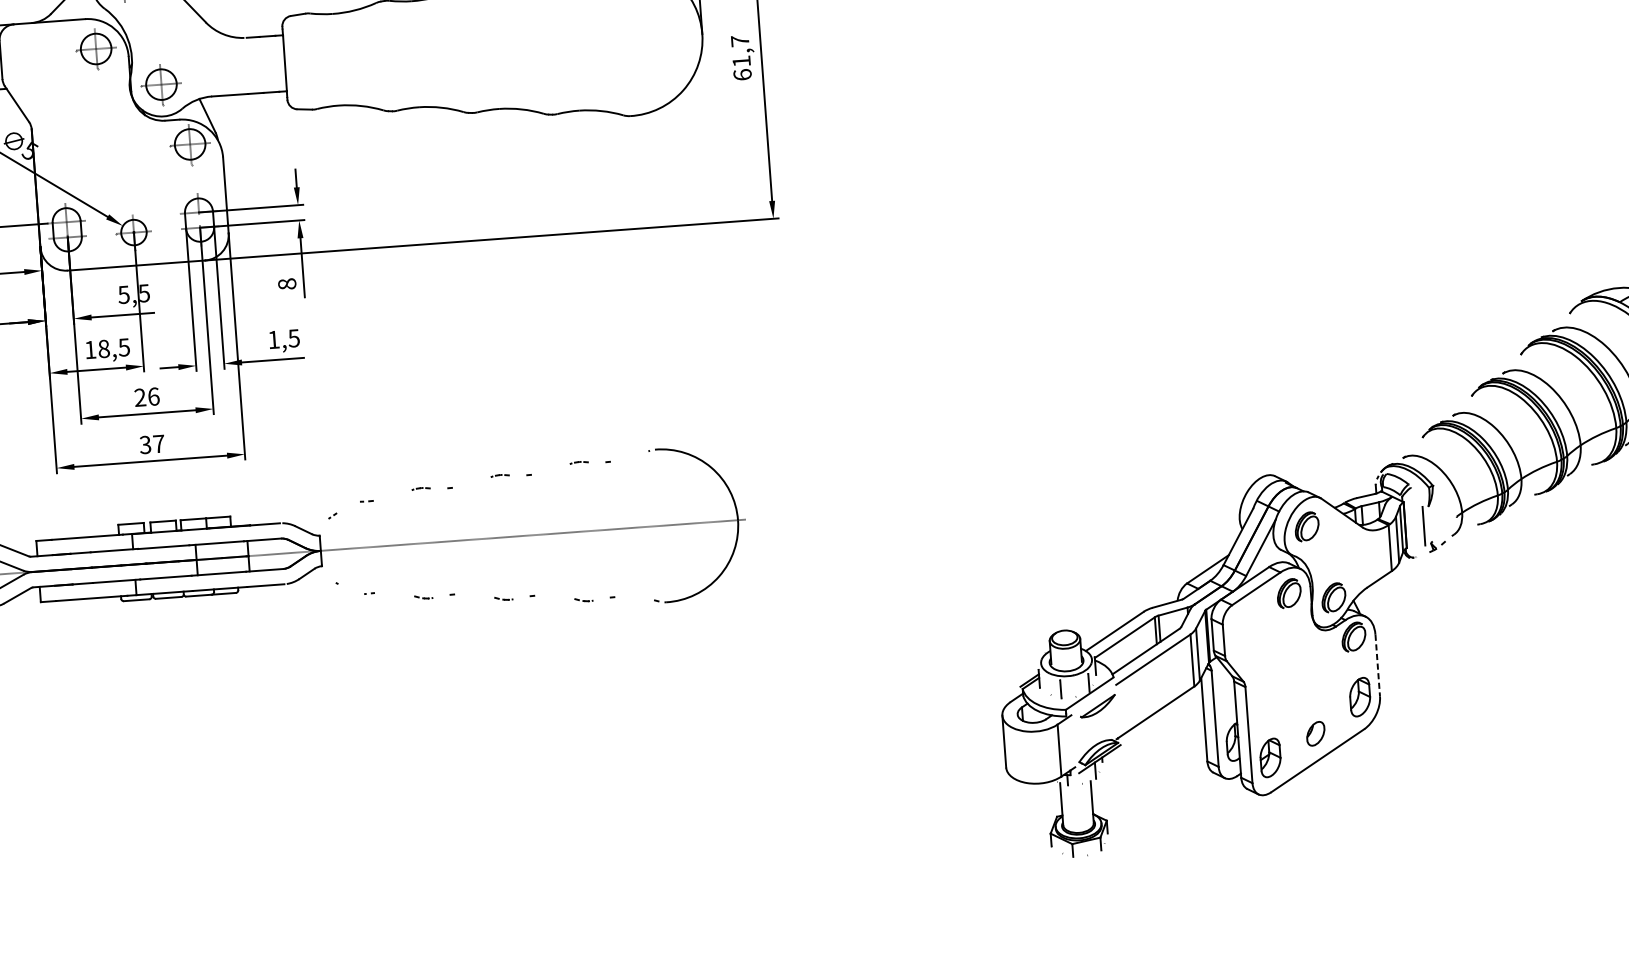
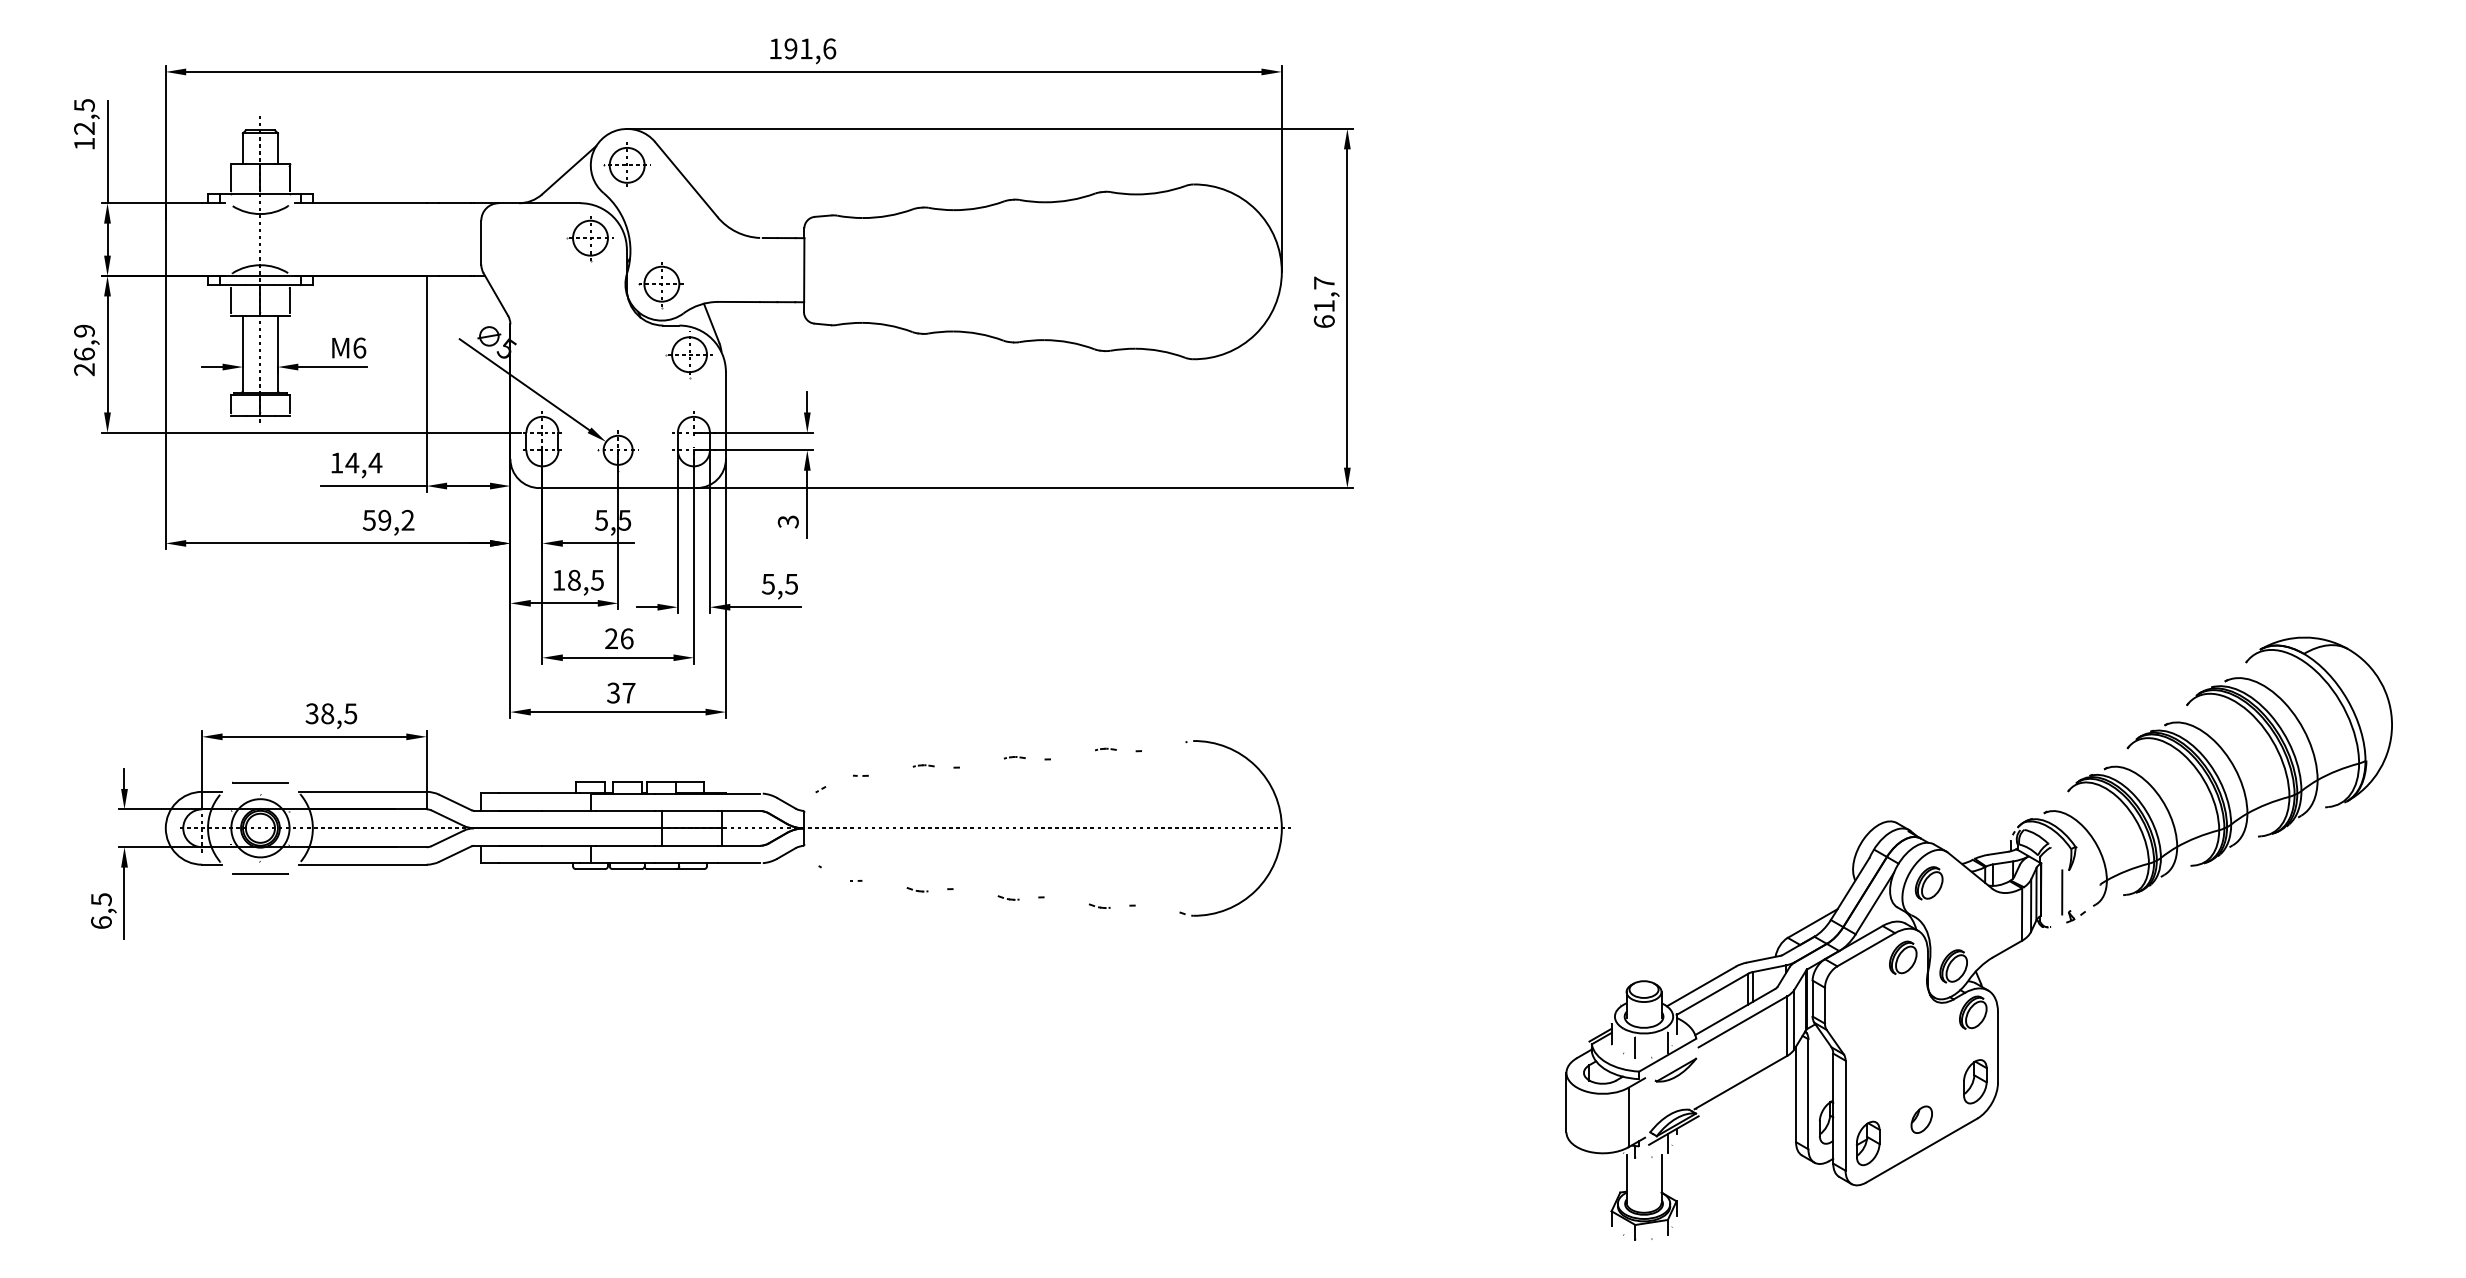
text: (287, 283) -> (788, 521), 8 -> 3
text: (273, 340) -> (768, 584), 1,5 -> 5,5
line: (1378, 665) -> (1998, 1047), dashed -> solid

